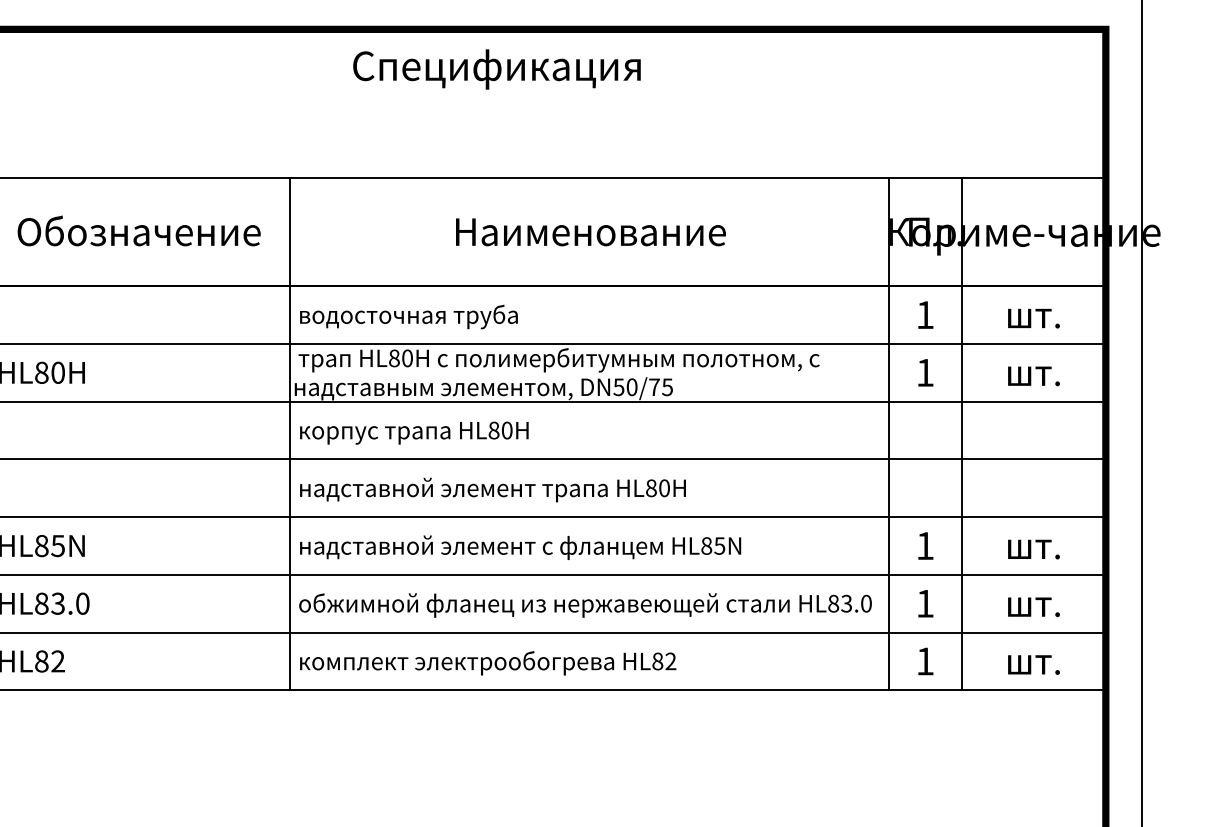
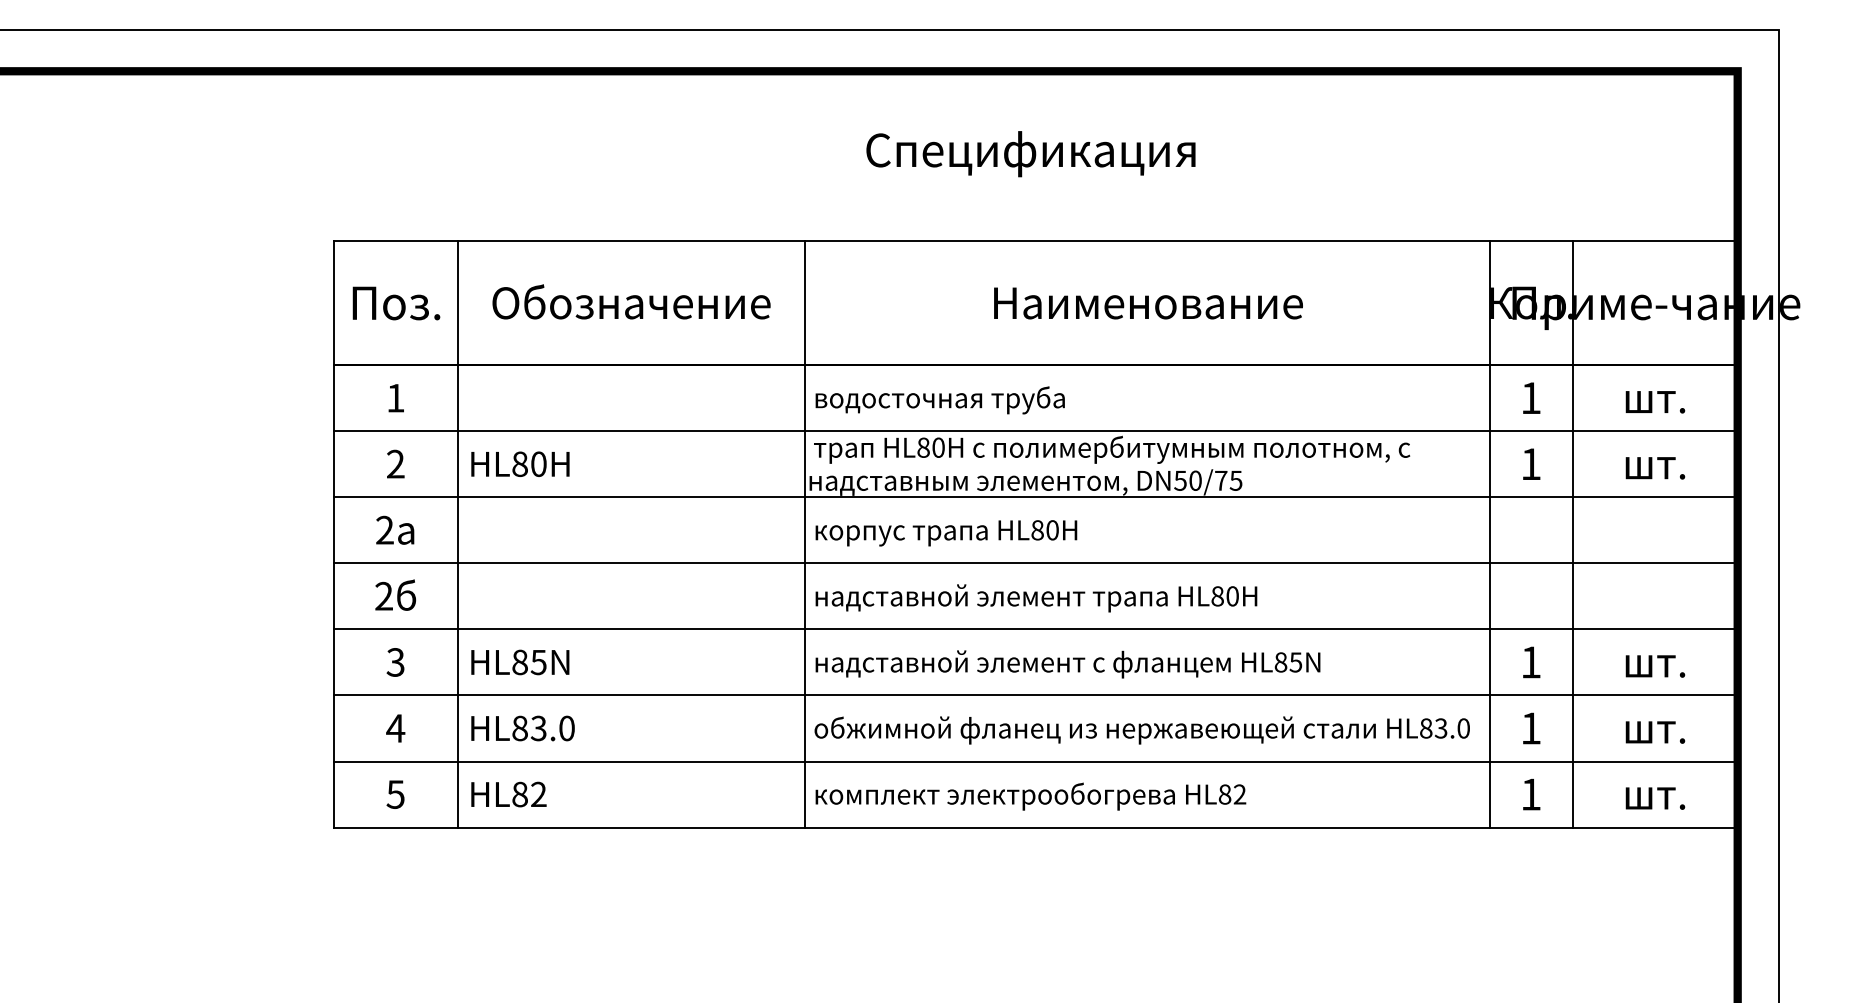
text: (496, 69) -> (1030, 154), moved

